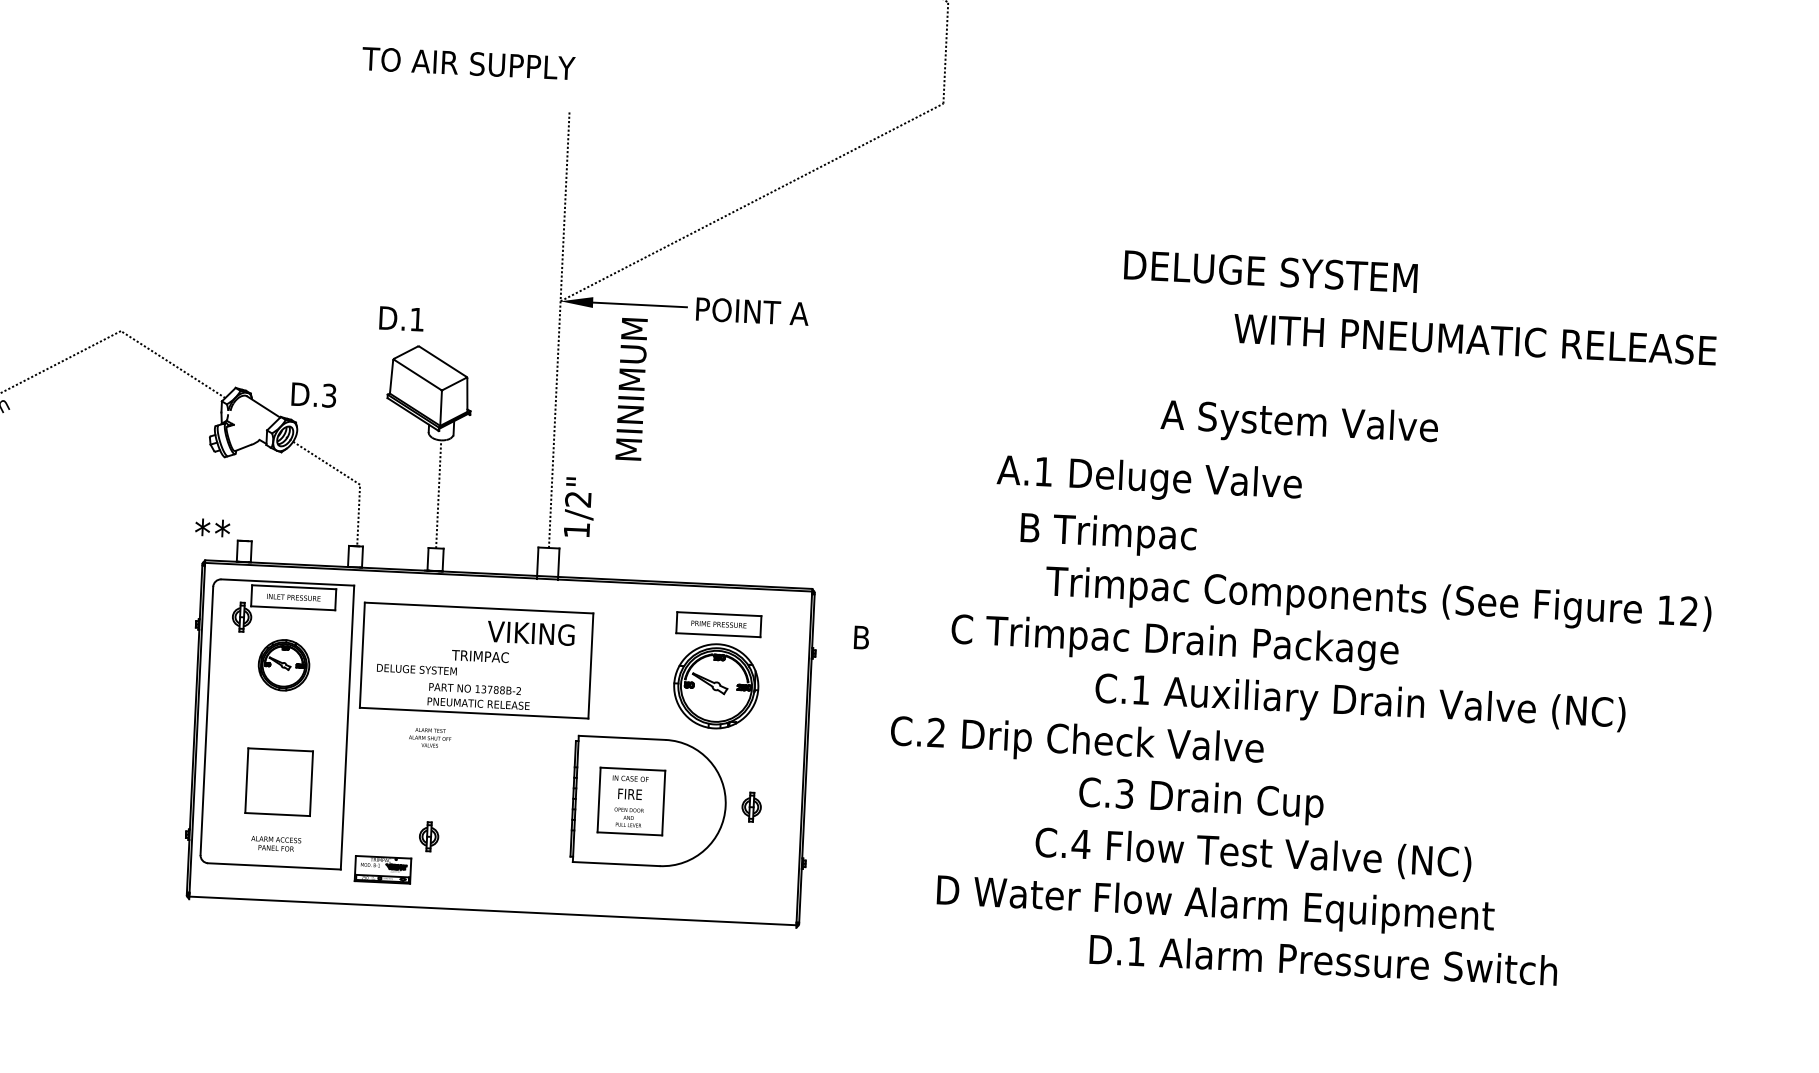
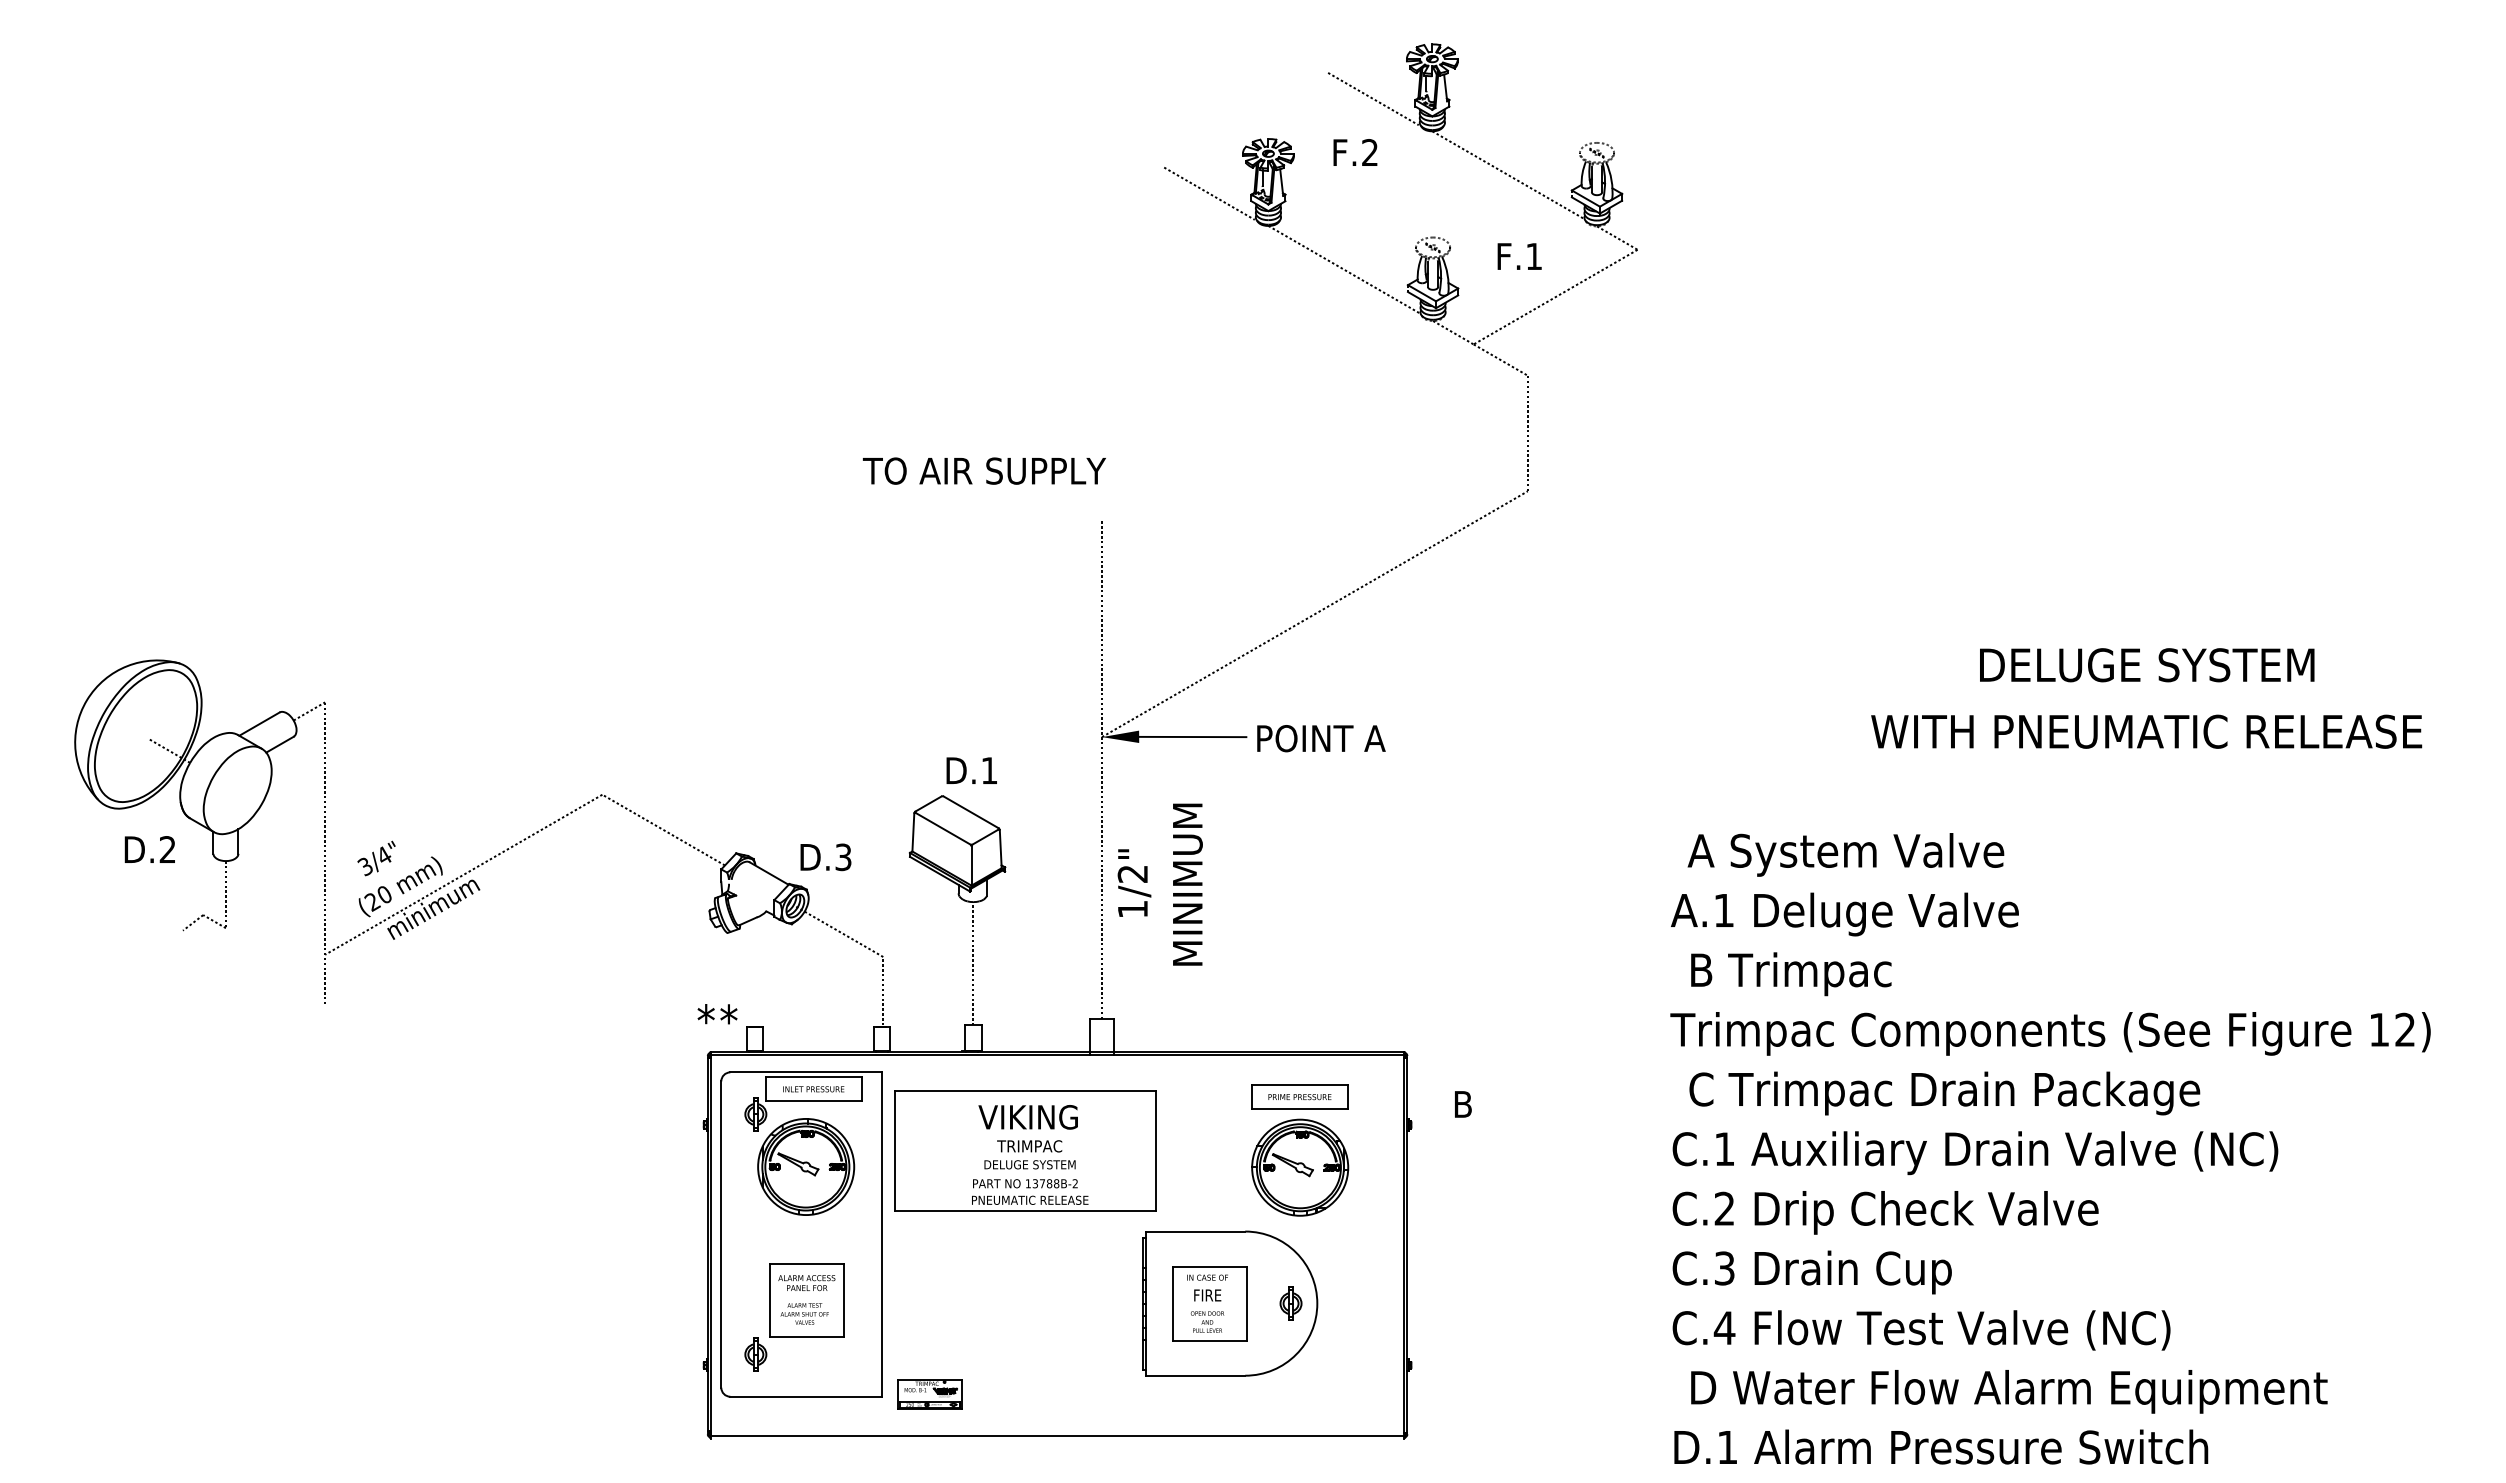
text: (1271, 271) -> (2147, 665), moved
text: (401, 318) -> (971, 770), moved
text: (631, 389) -> (1187, 884), moved
text: (1299, 424) -> (1845, 854), moved
text: (1149, 480) -> (1844, 914), moved
text: (579, 506) -> (1134, 882), moved
text: (1108, 535) -> (1791, 974), moved
text: (530, 633) -> (1027, 1117), moved
text: (1174, 642) -> (1944, 1093), moved
part: (284, 664) -> (806, 1166), size x1.67
text: (416, 669) -> (1029, 1164), moved
text: (1360, 704) -> (1975, 1153), moved
text: (429, 737) -> (804, 1313), moved
text: (1077, 742) -> (1885, 1212), moved
text: (1200, 801) -> (1811, 1272), moved
part: (751, 807) -> (1290, 1303), moved
part: (428, 836) -> (755, 1354), moved
text: (275, 844) -> (806, 1283), moved
text: (1215, 906) -> (2009, 1391), moved
text: (1323, 959) -> (1941, 1446), moved

